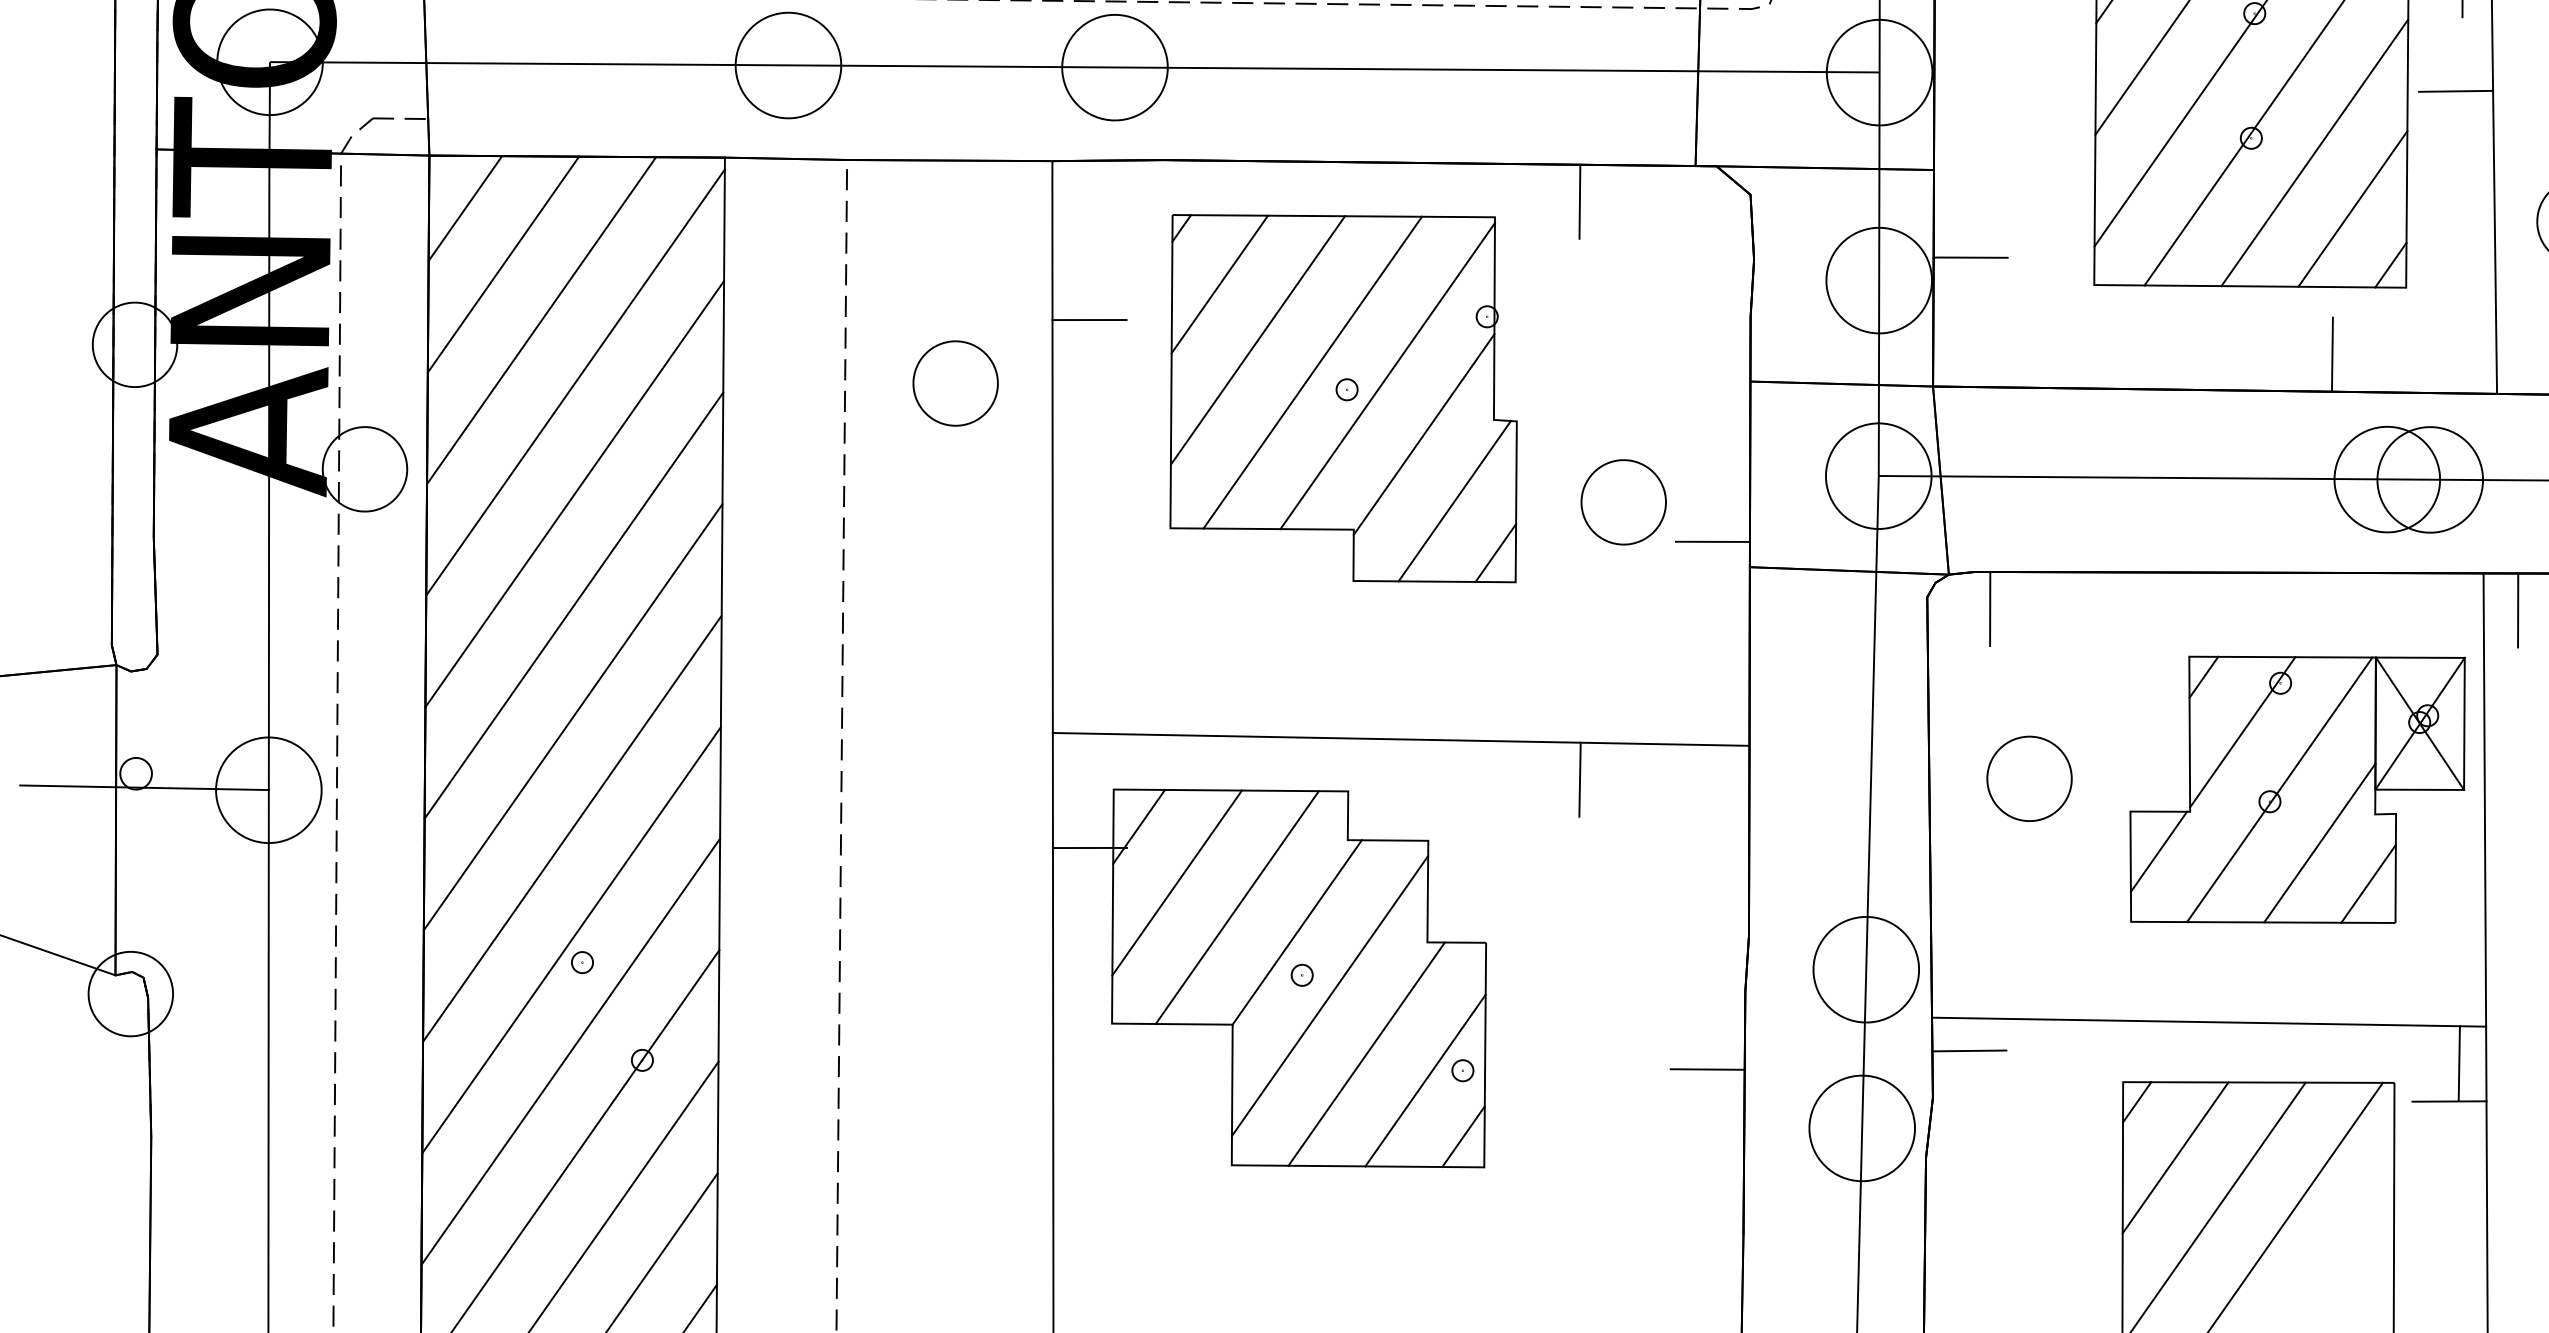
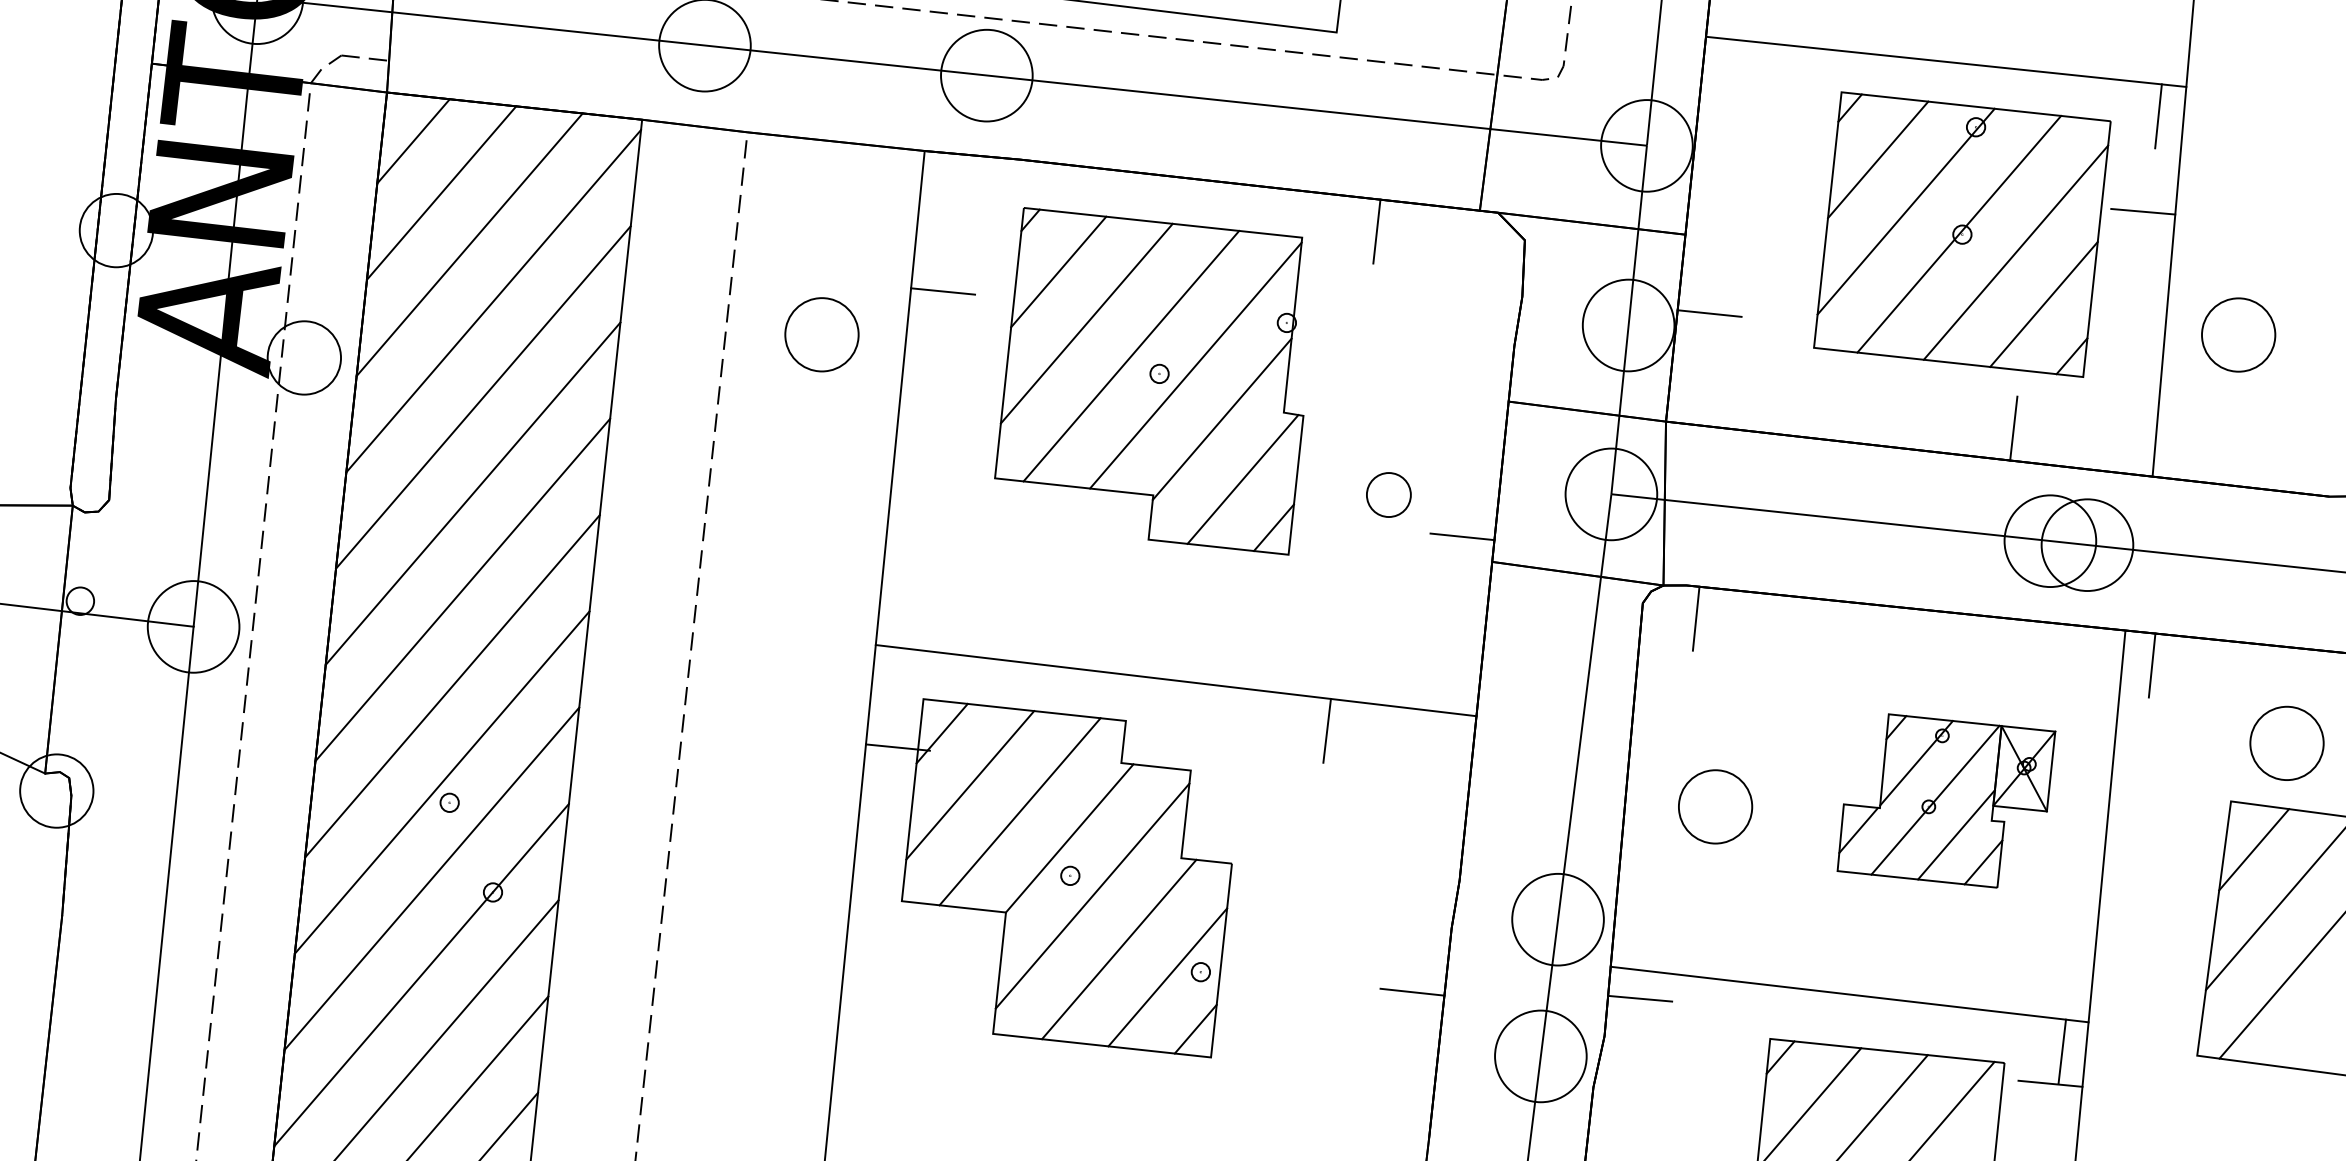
part: (1623, 501) -> (1388, 494), size x0.6
part: (2029, 778) -> (1715, 806), moved
part: (2297, 788) -> (1946, 800), size x0.7

